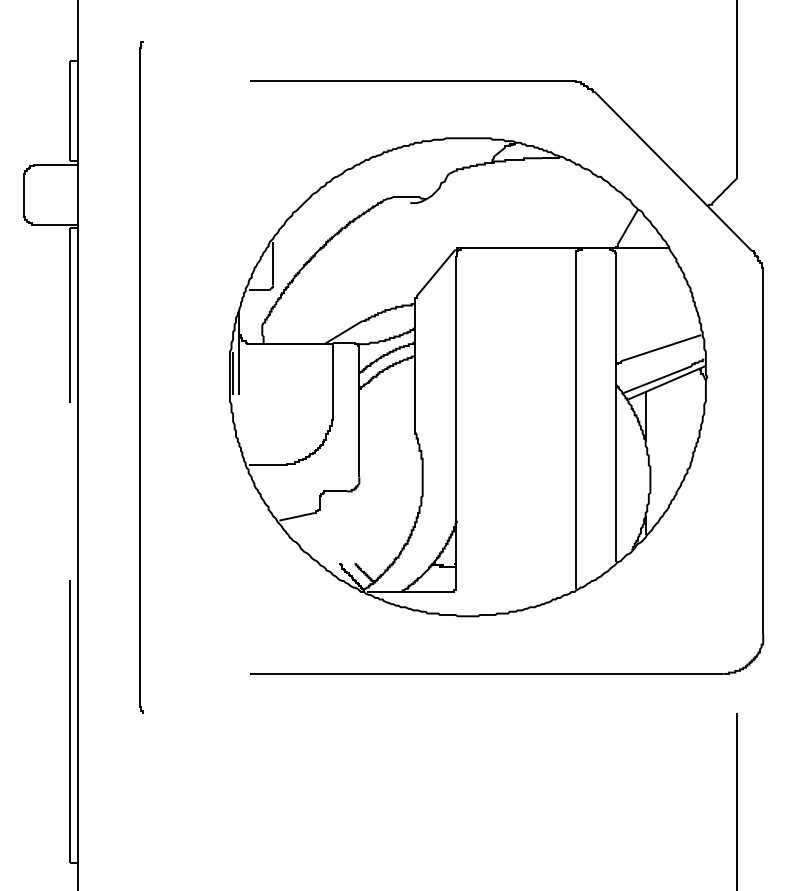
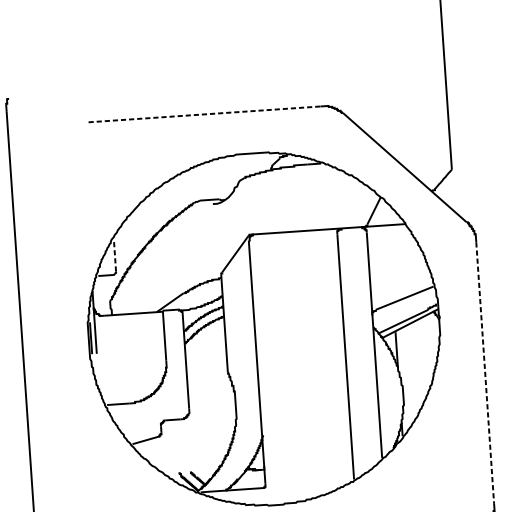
line: (407, 80) -> (204, 114), solid -> dashed
line: (273, 263) -> (115, 255), solid -> dashed
line: (763, 457) -> (485, 373), solid -> dashed

